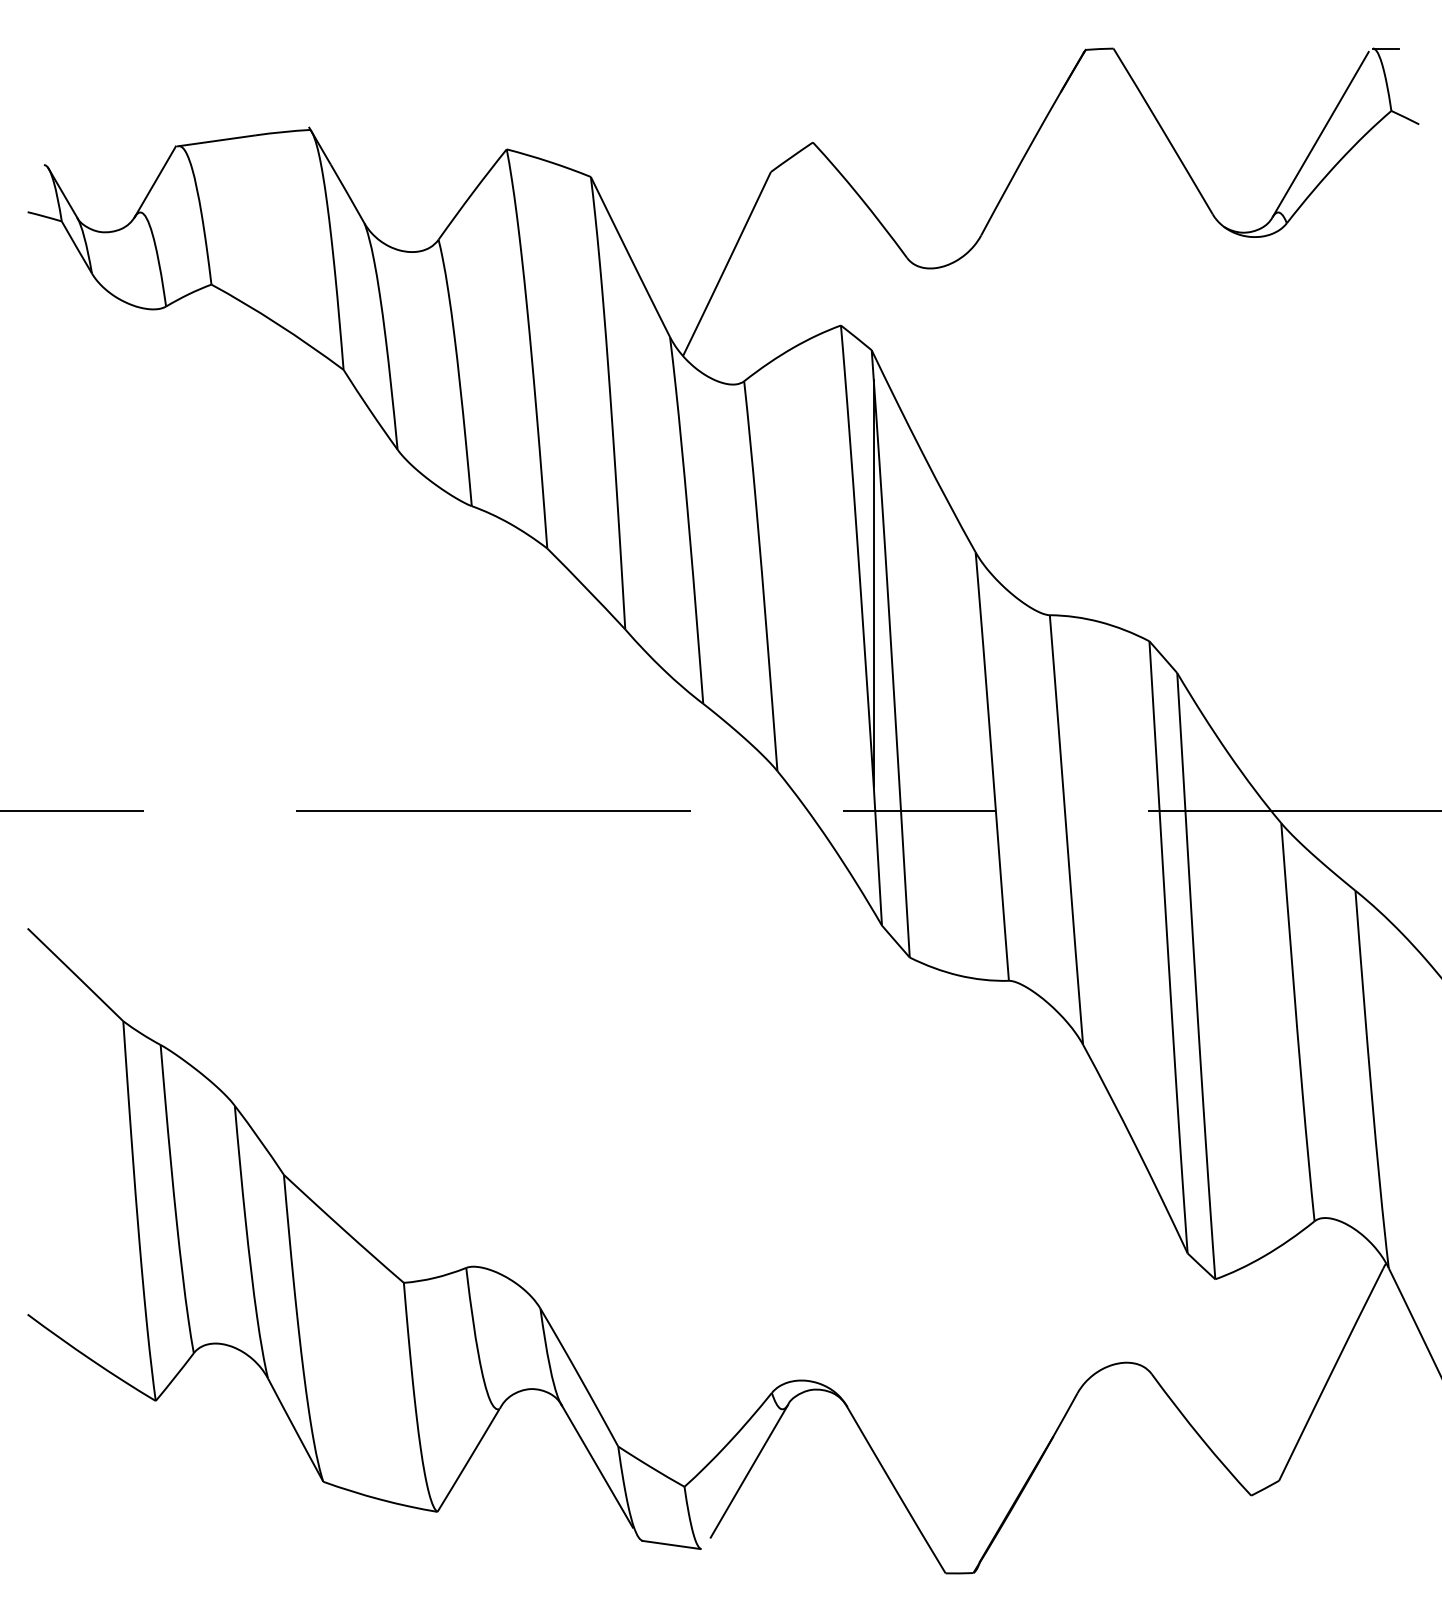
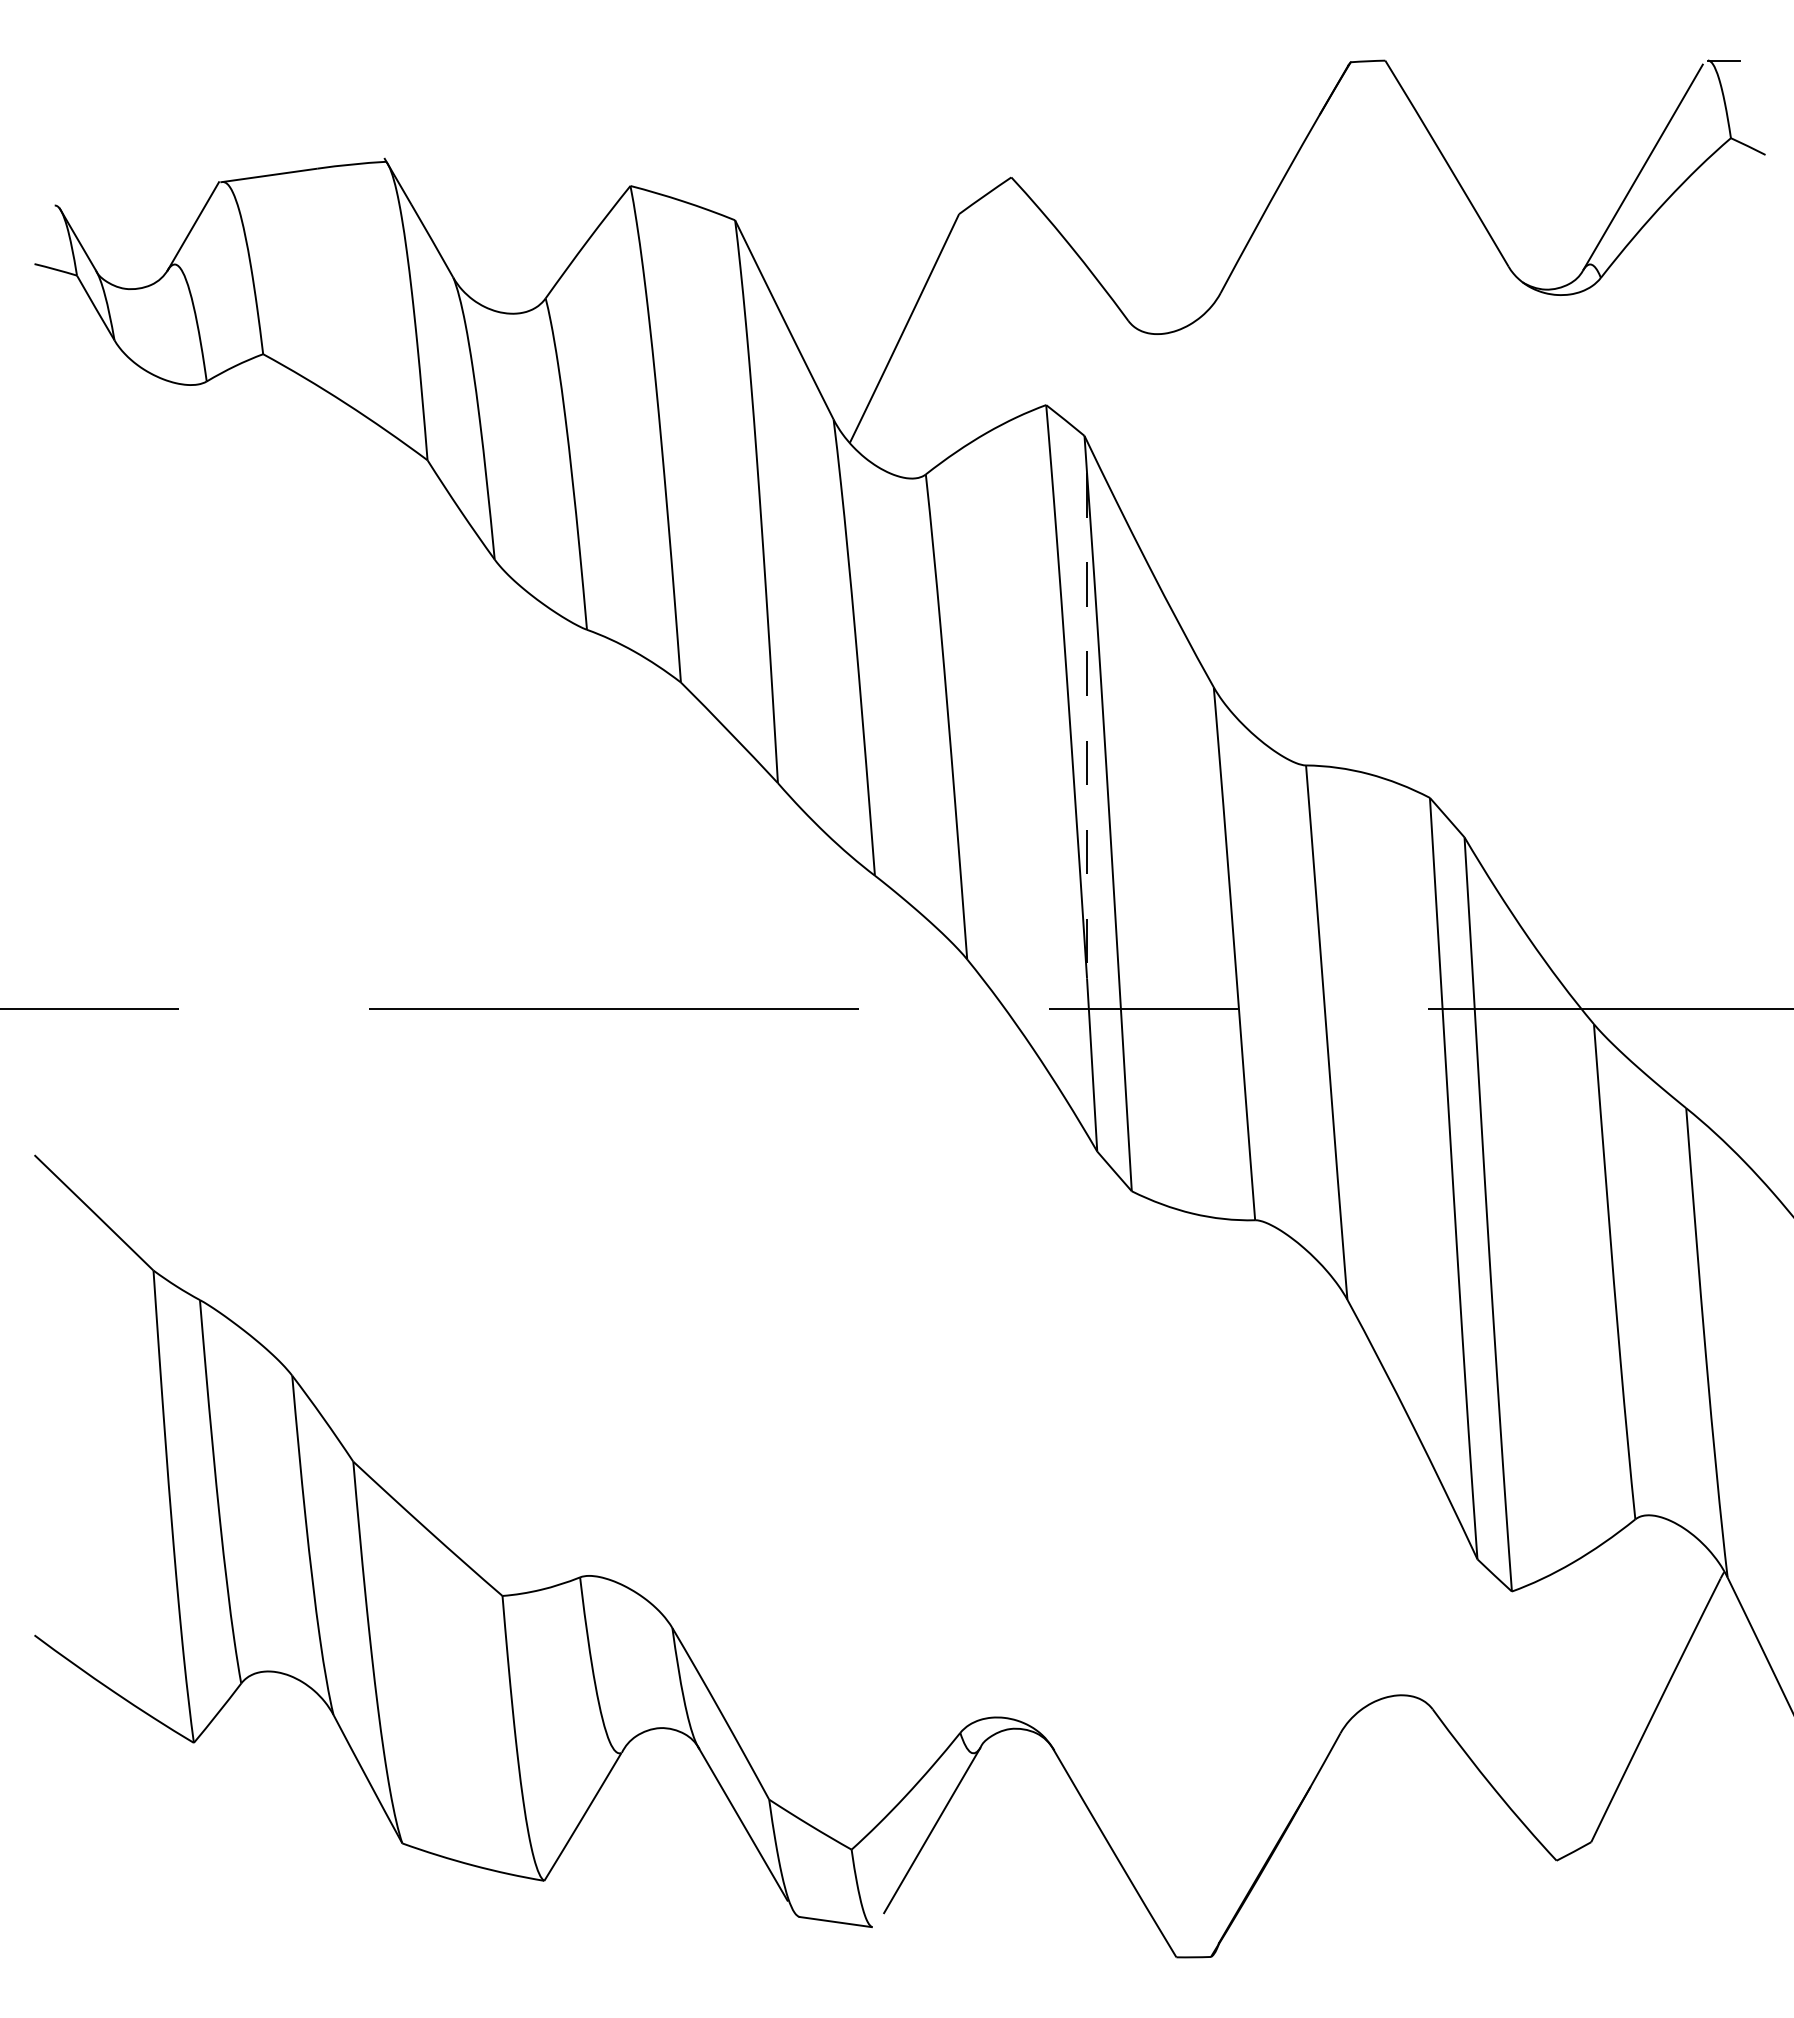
line: (874, 583) -> (1087, 725), solid -> dashed

